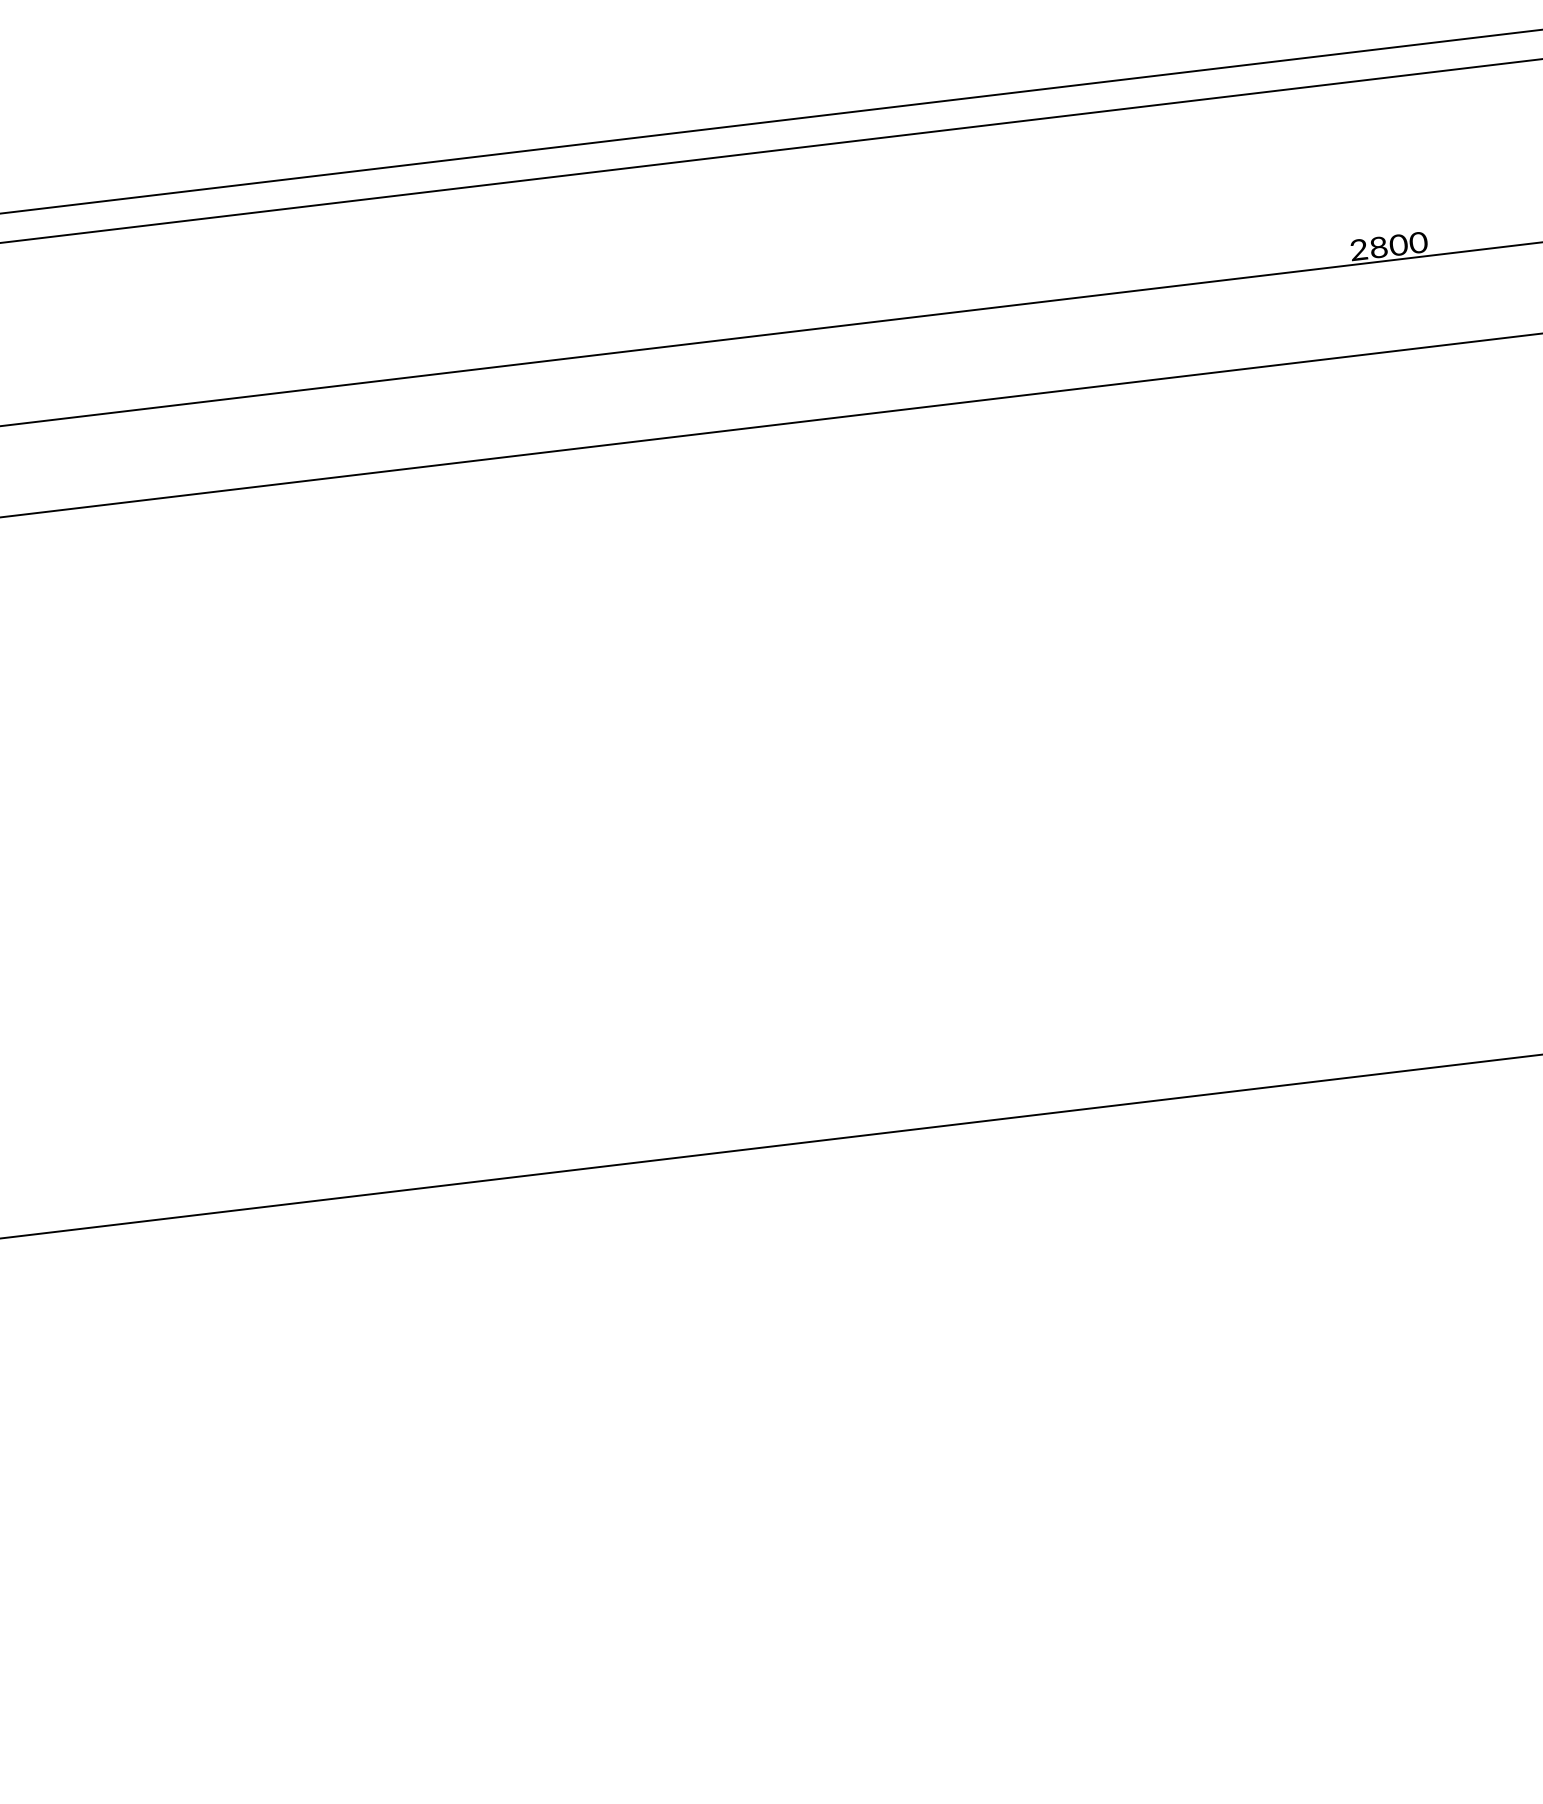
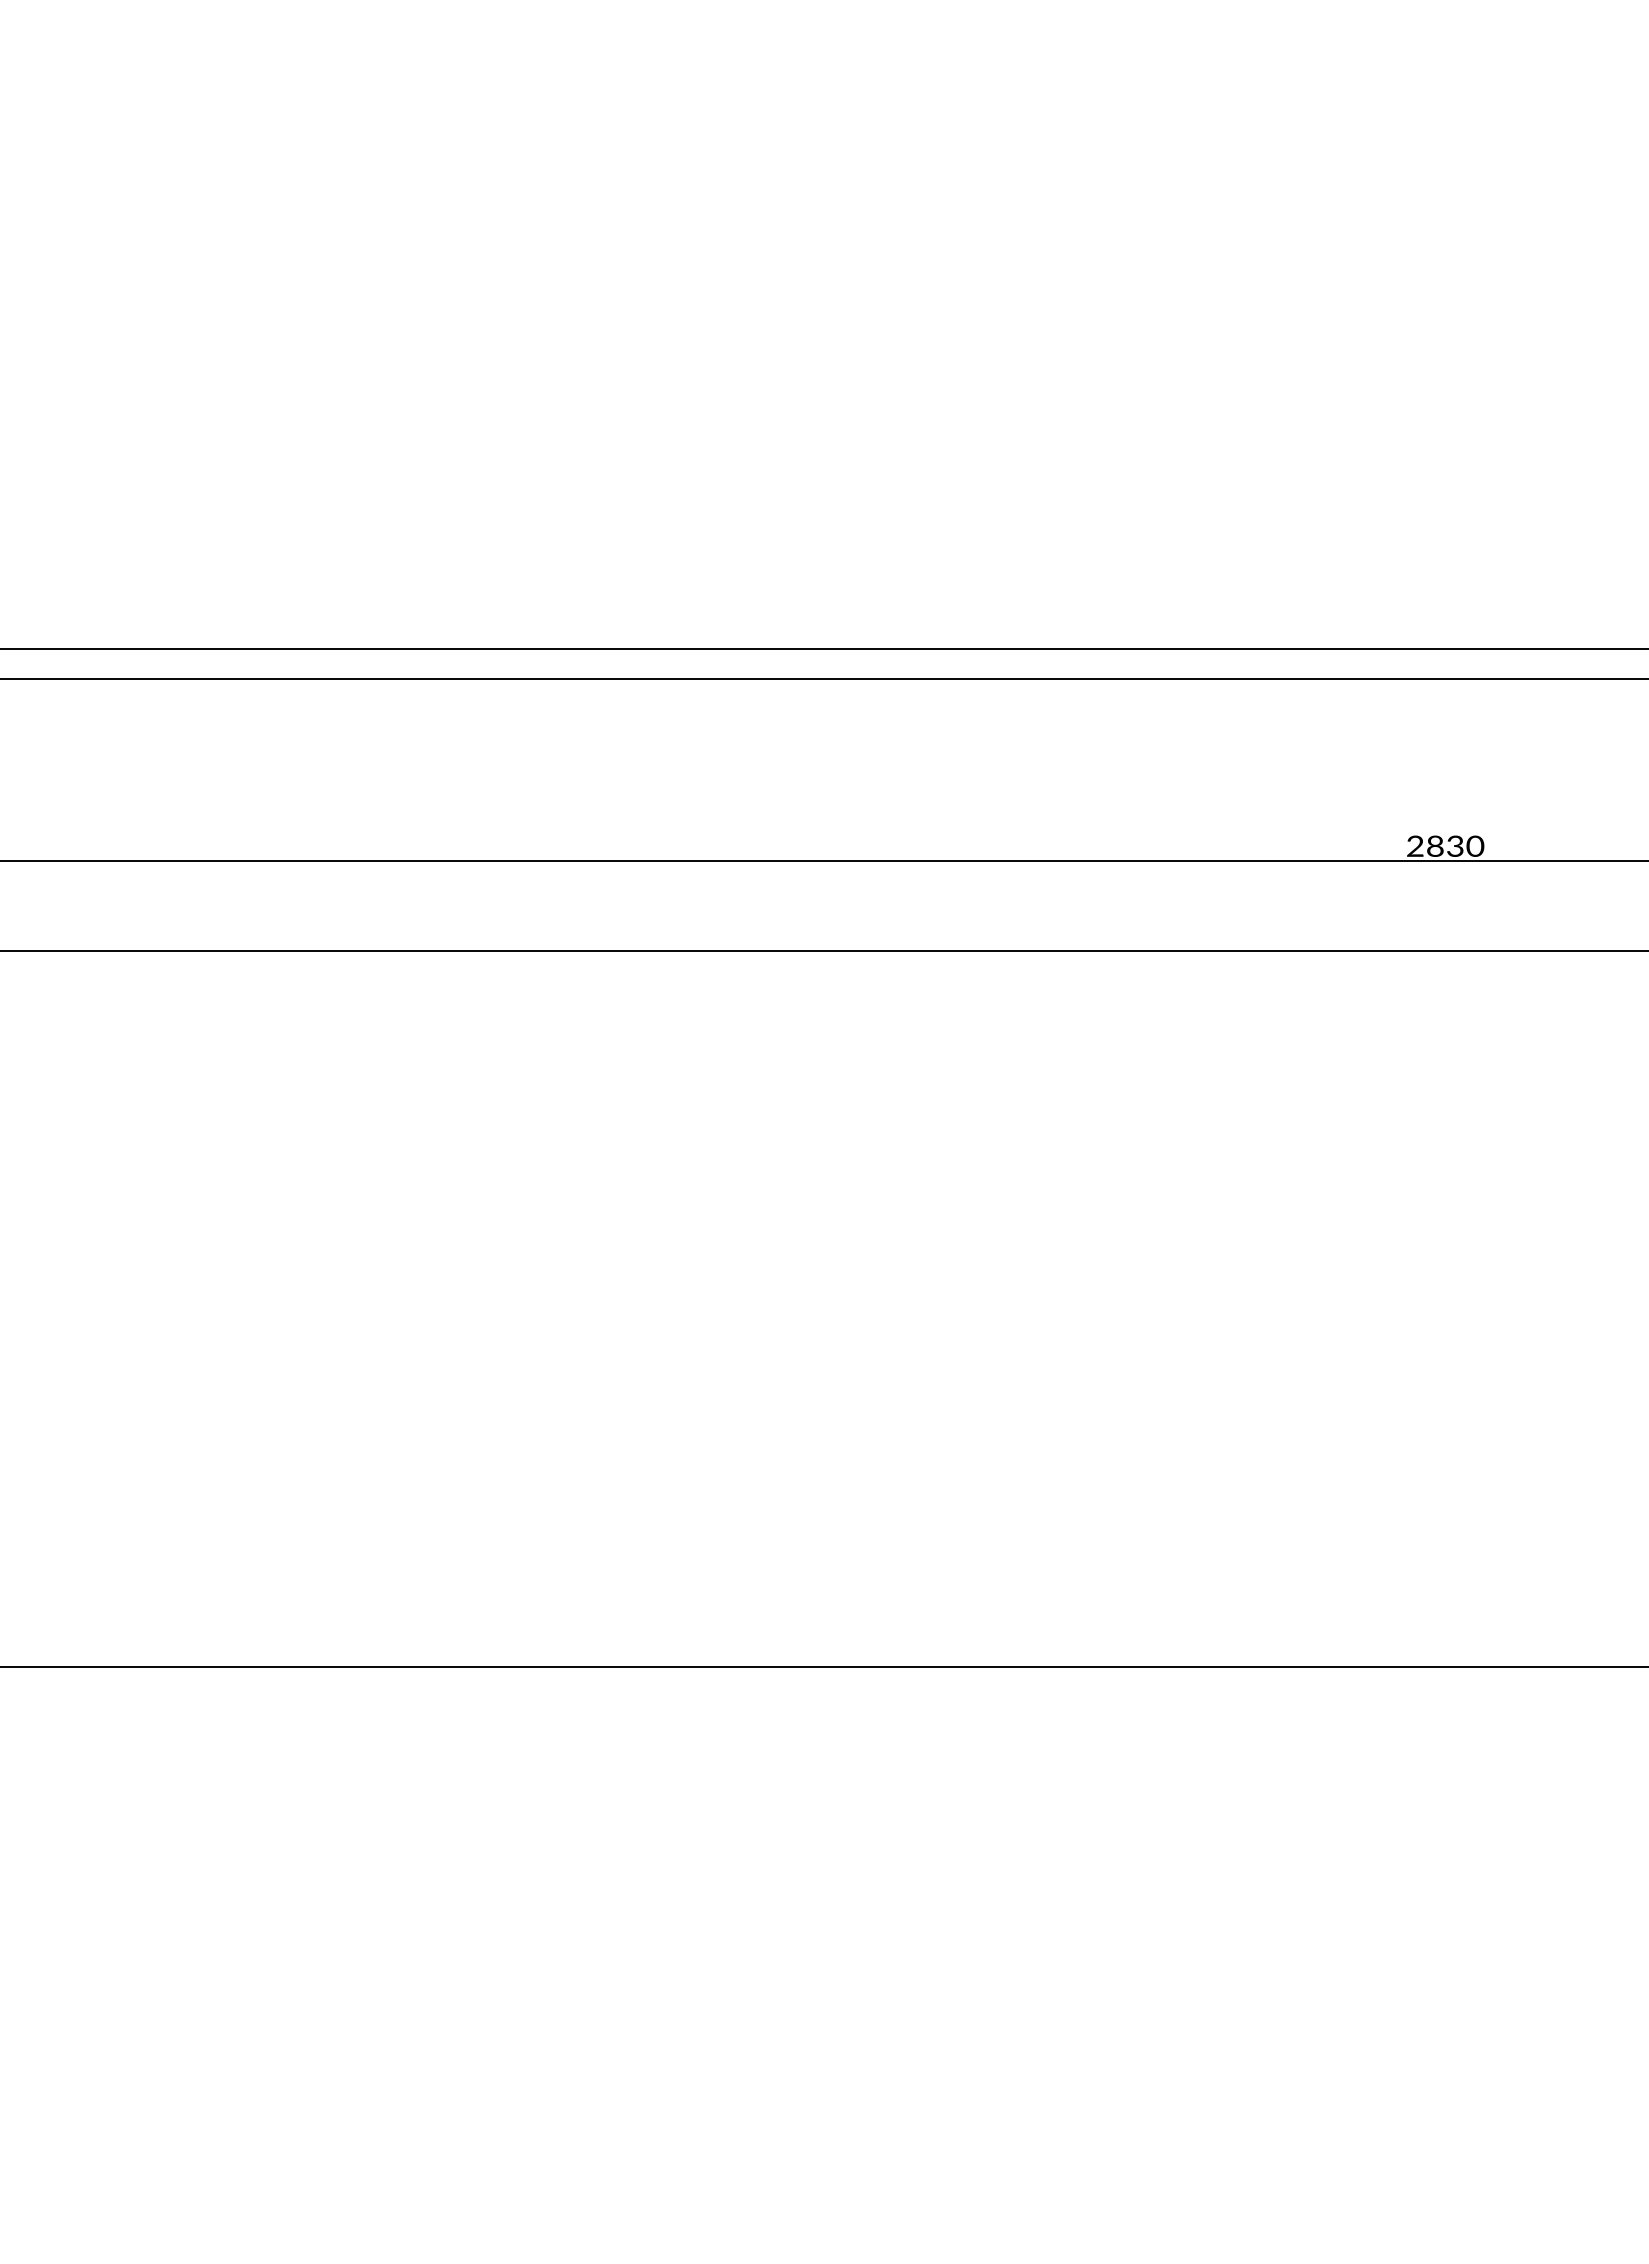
text: (1398, 245) -> (1455, 846), 2800 -> 2830

